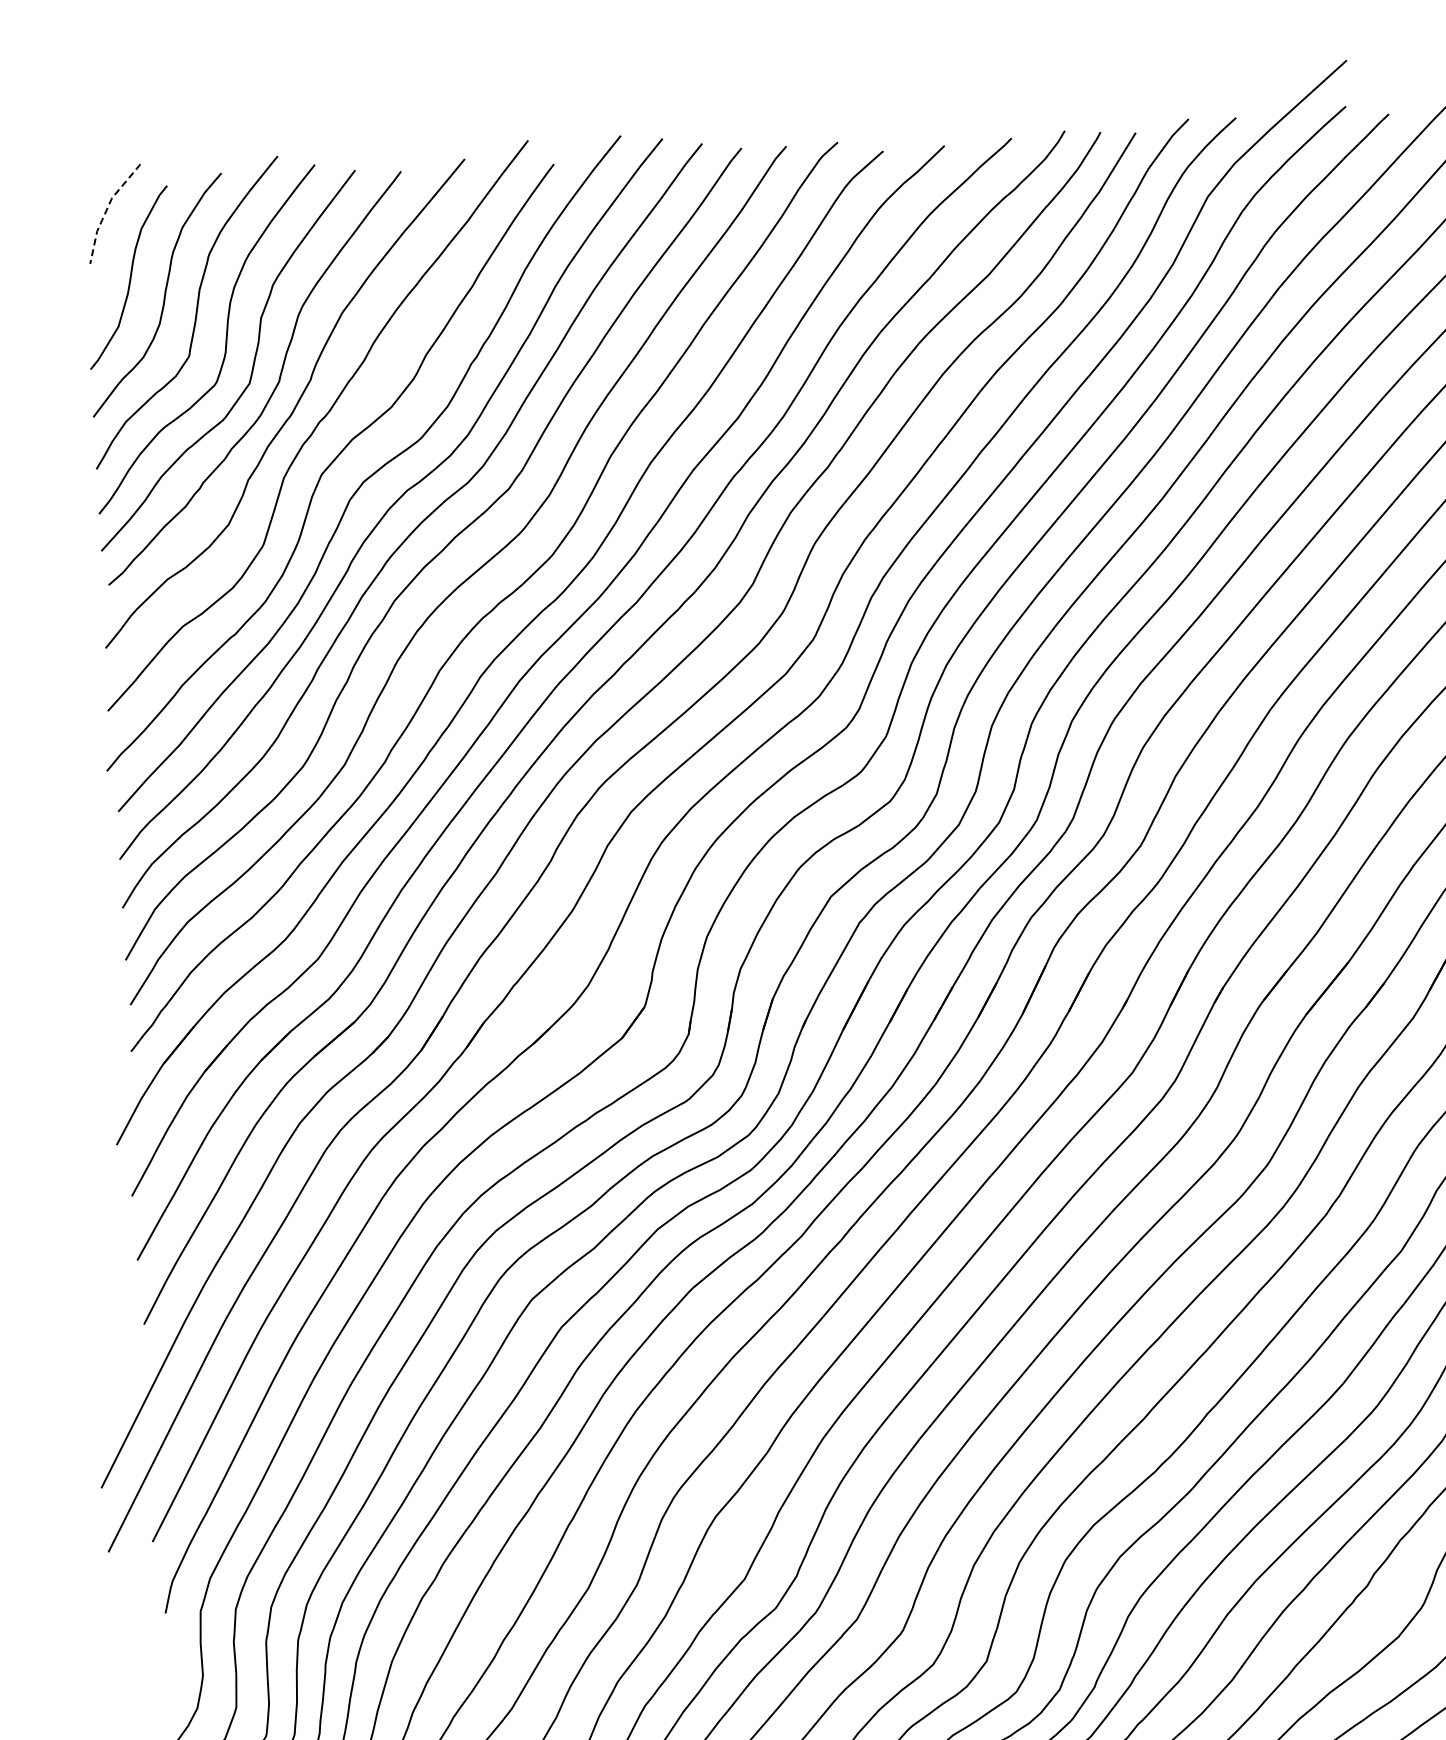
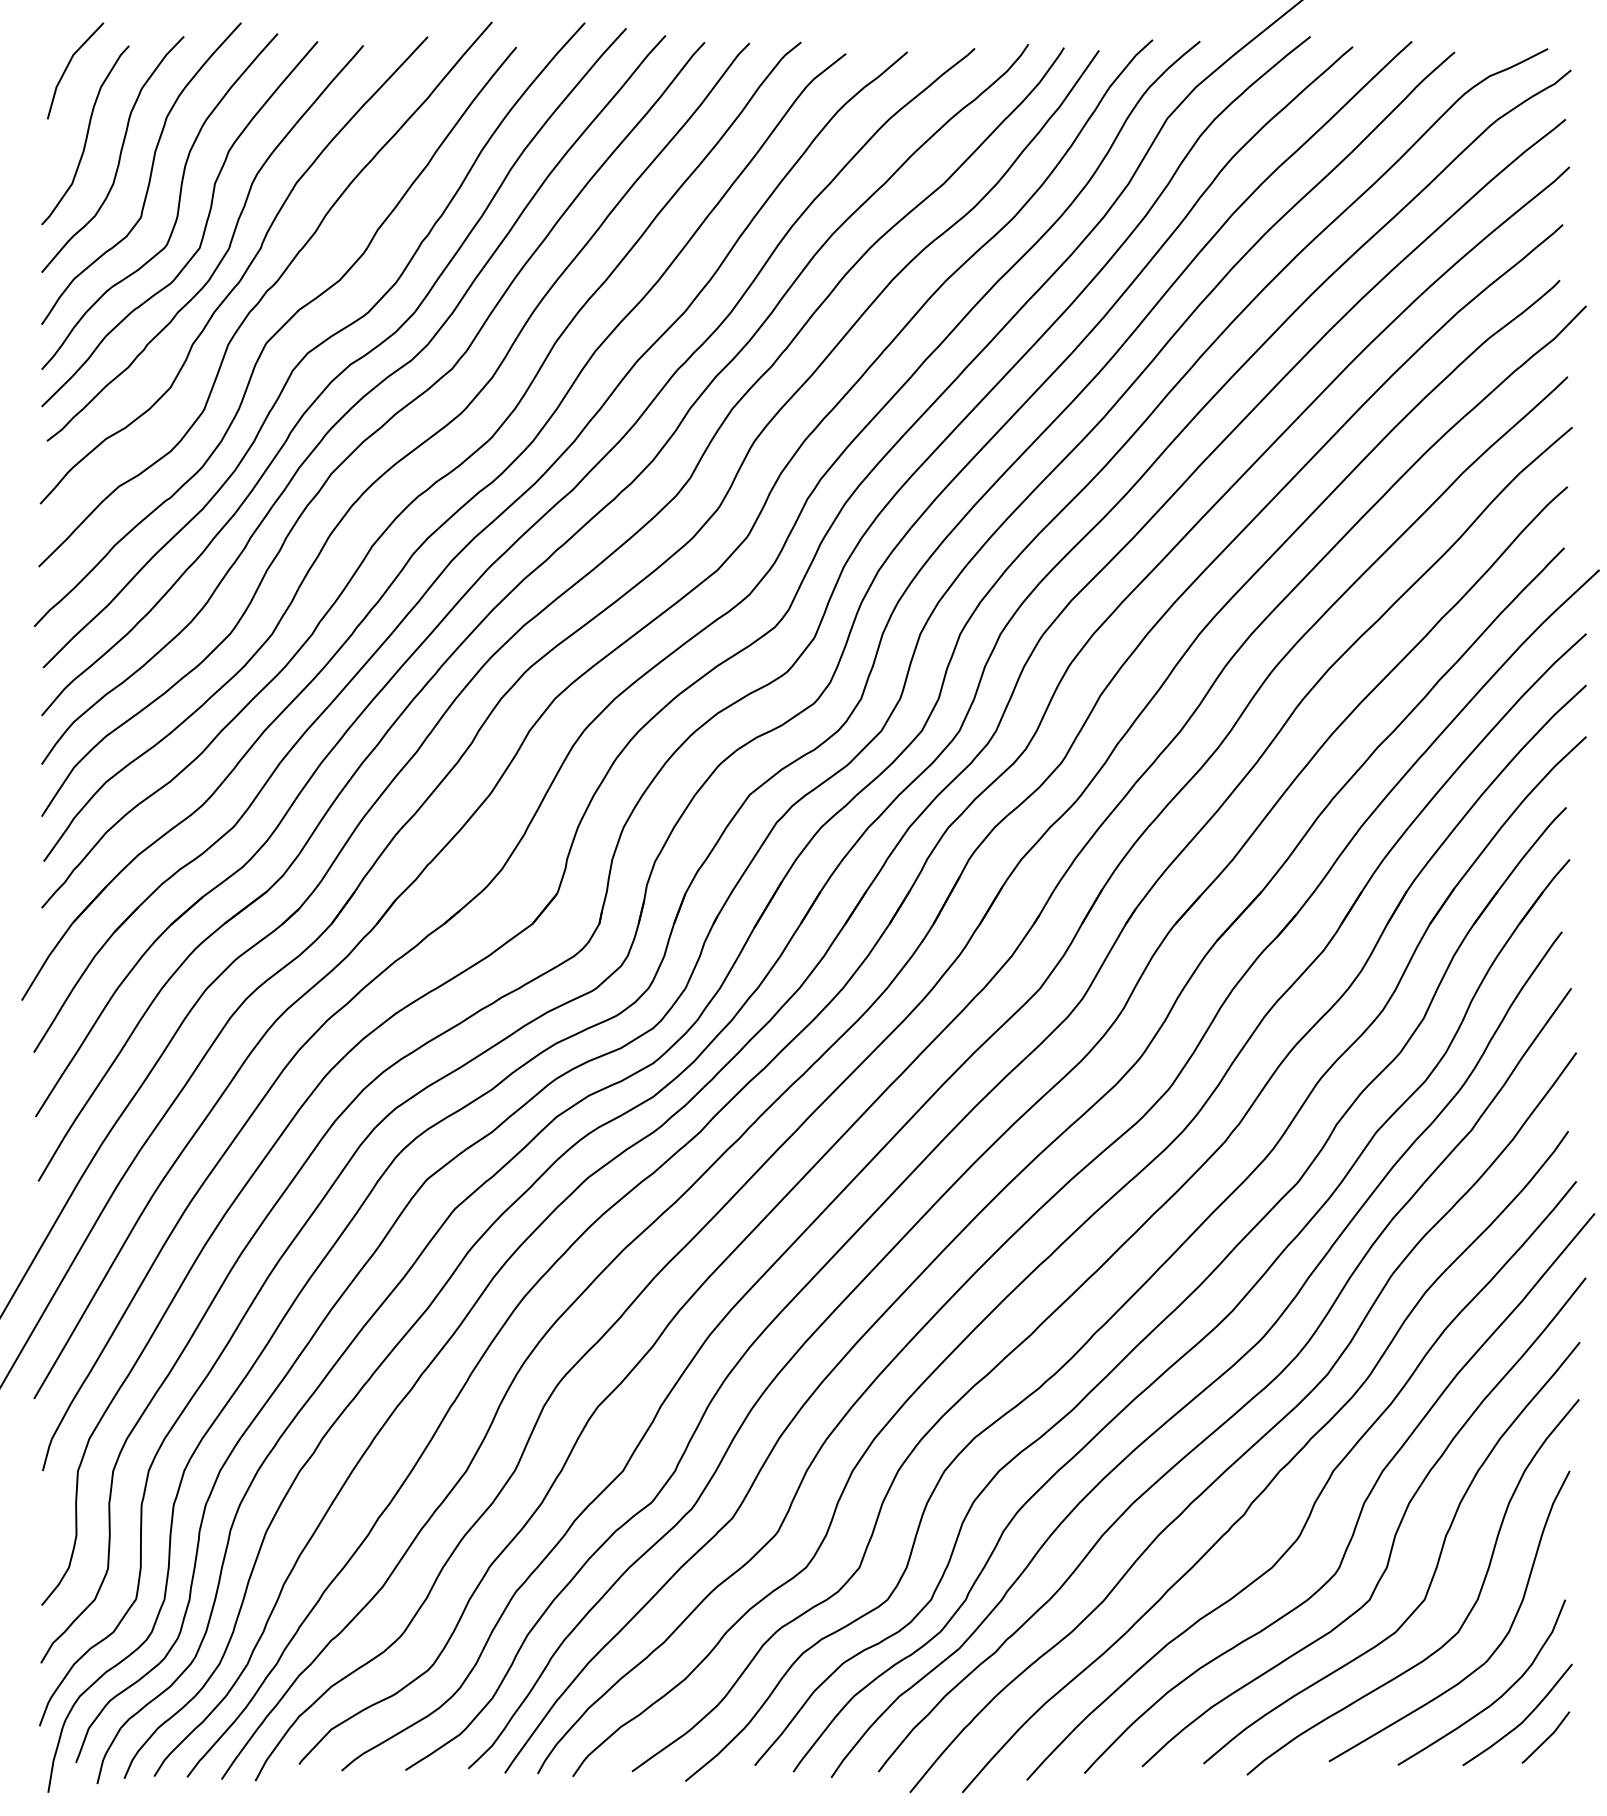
line: (106, 209) -> (67, 66), dashed -> solid

